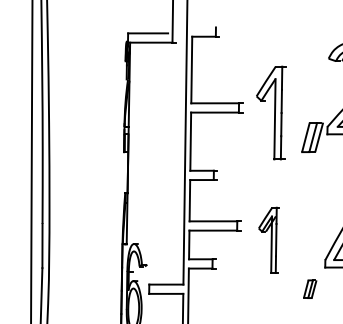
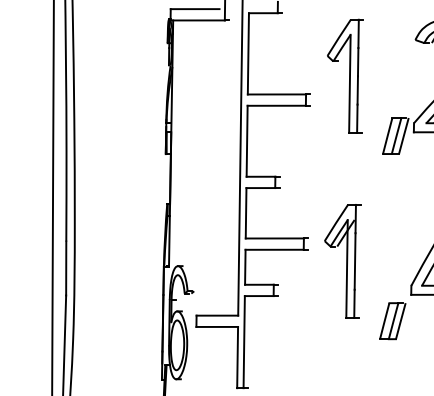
part: (271, 112) -> (345, 75), moved
part: (268, 240) -> (342, 261), size x1.43
part: (309, 289) -> (392, 321), size x1.67

